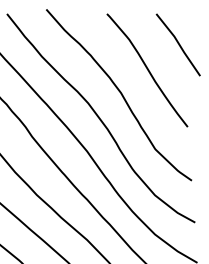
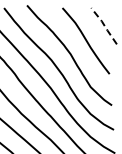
line: (178, 43) -> (104, 25), solid -> dashed

